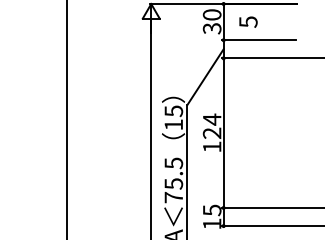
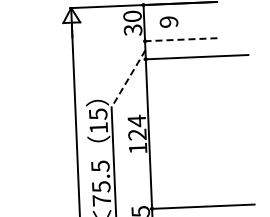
text: (248, 21) -> (169, 21), 5 -> 9
line: (259, 40) -> (180, 40), solid -> dashed
line: (205, 77) -> (128, 79), solid -> dashed

